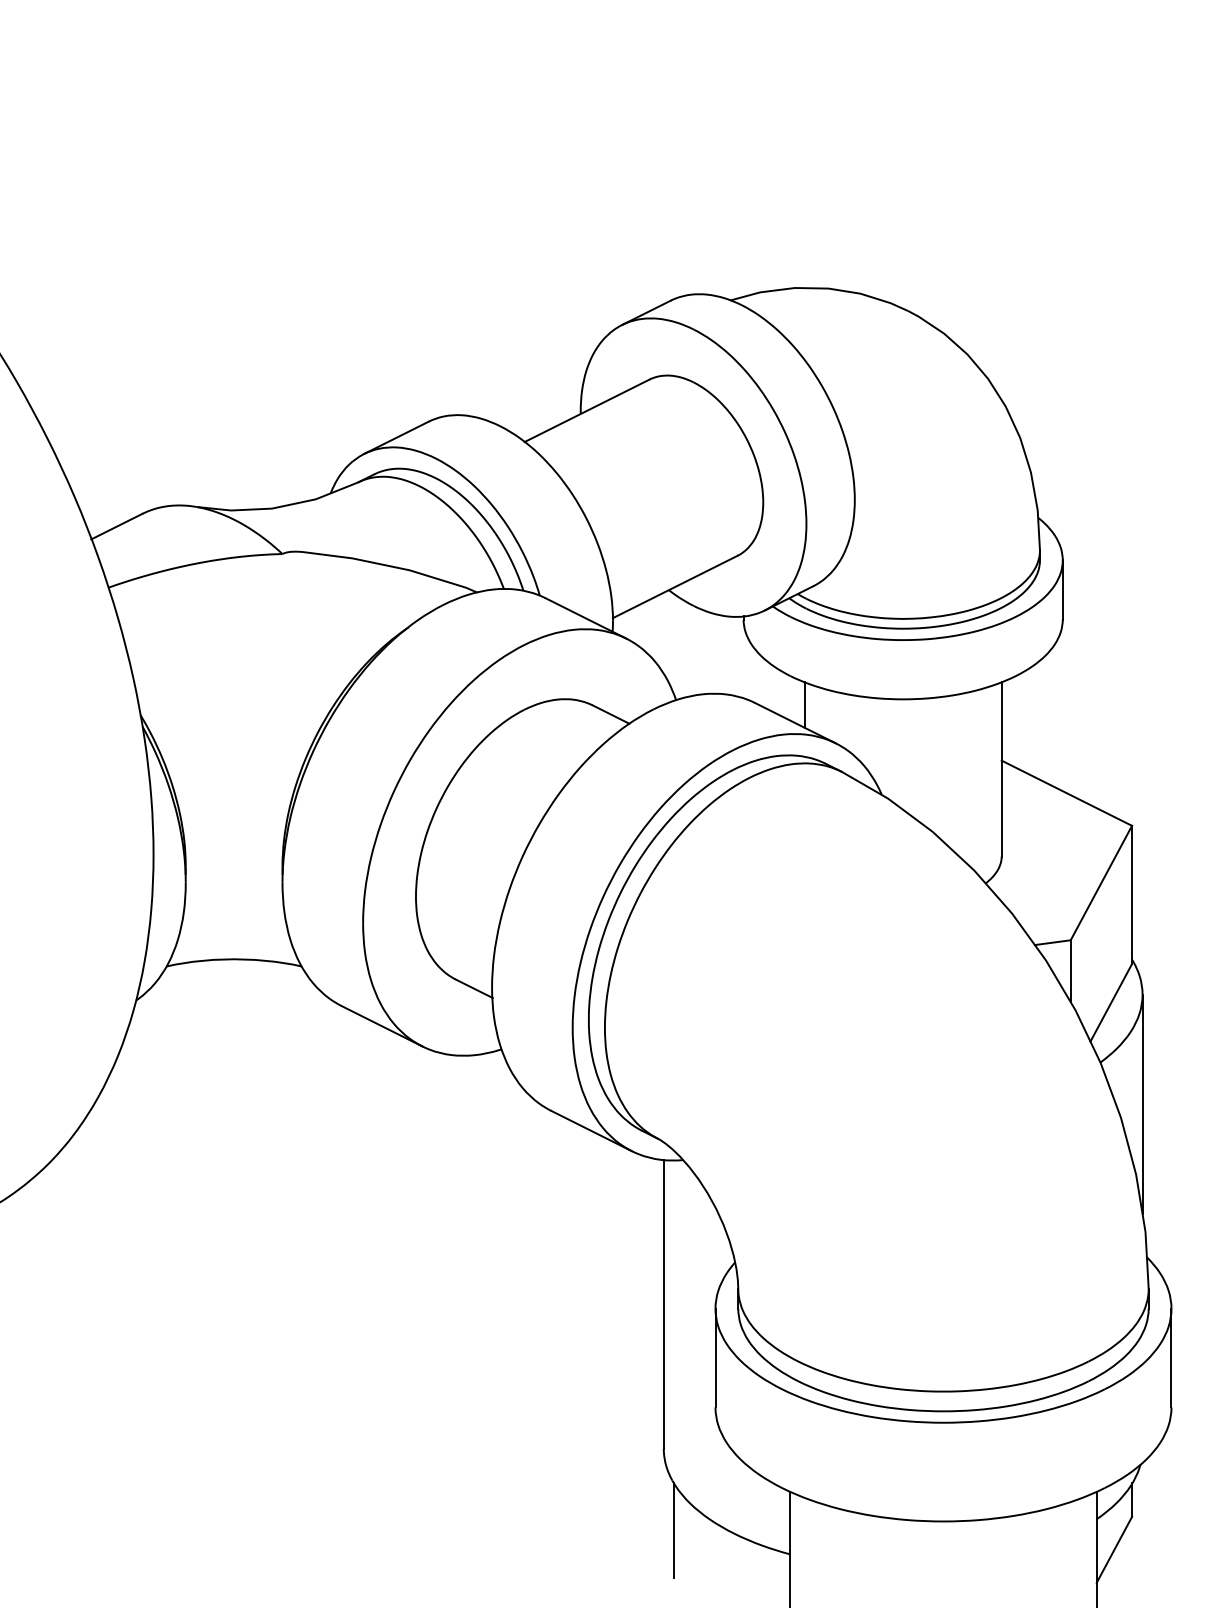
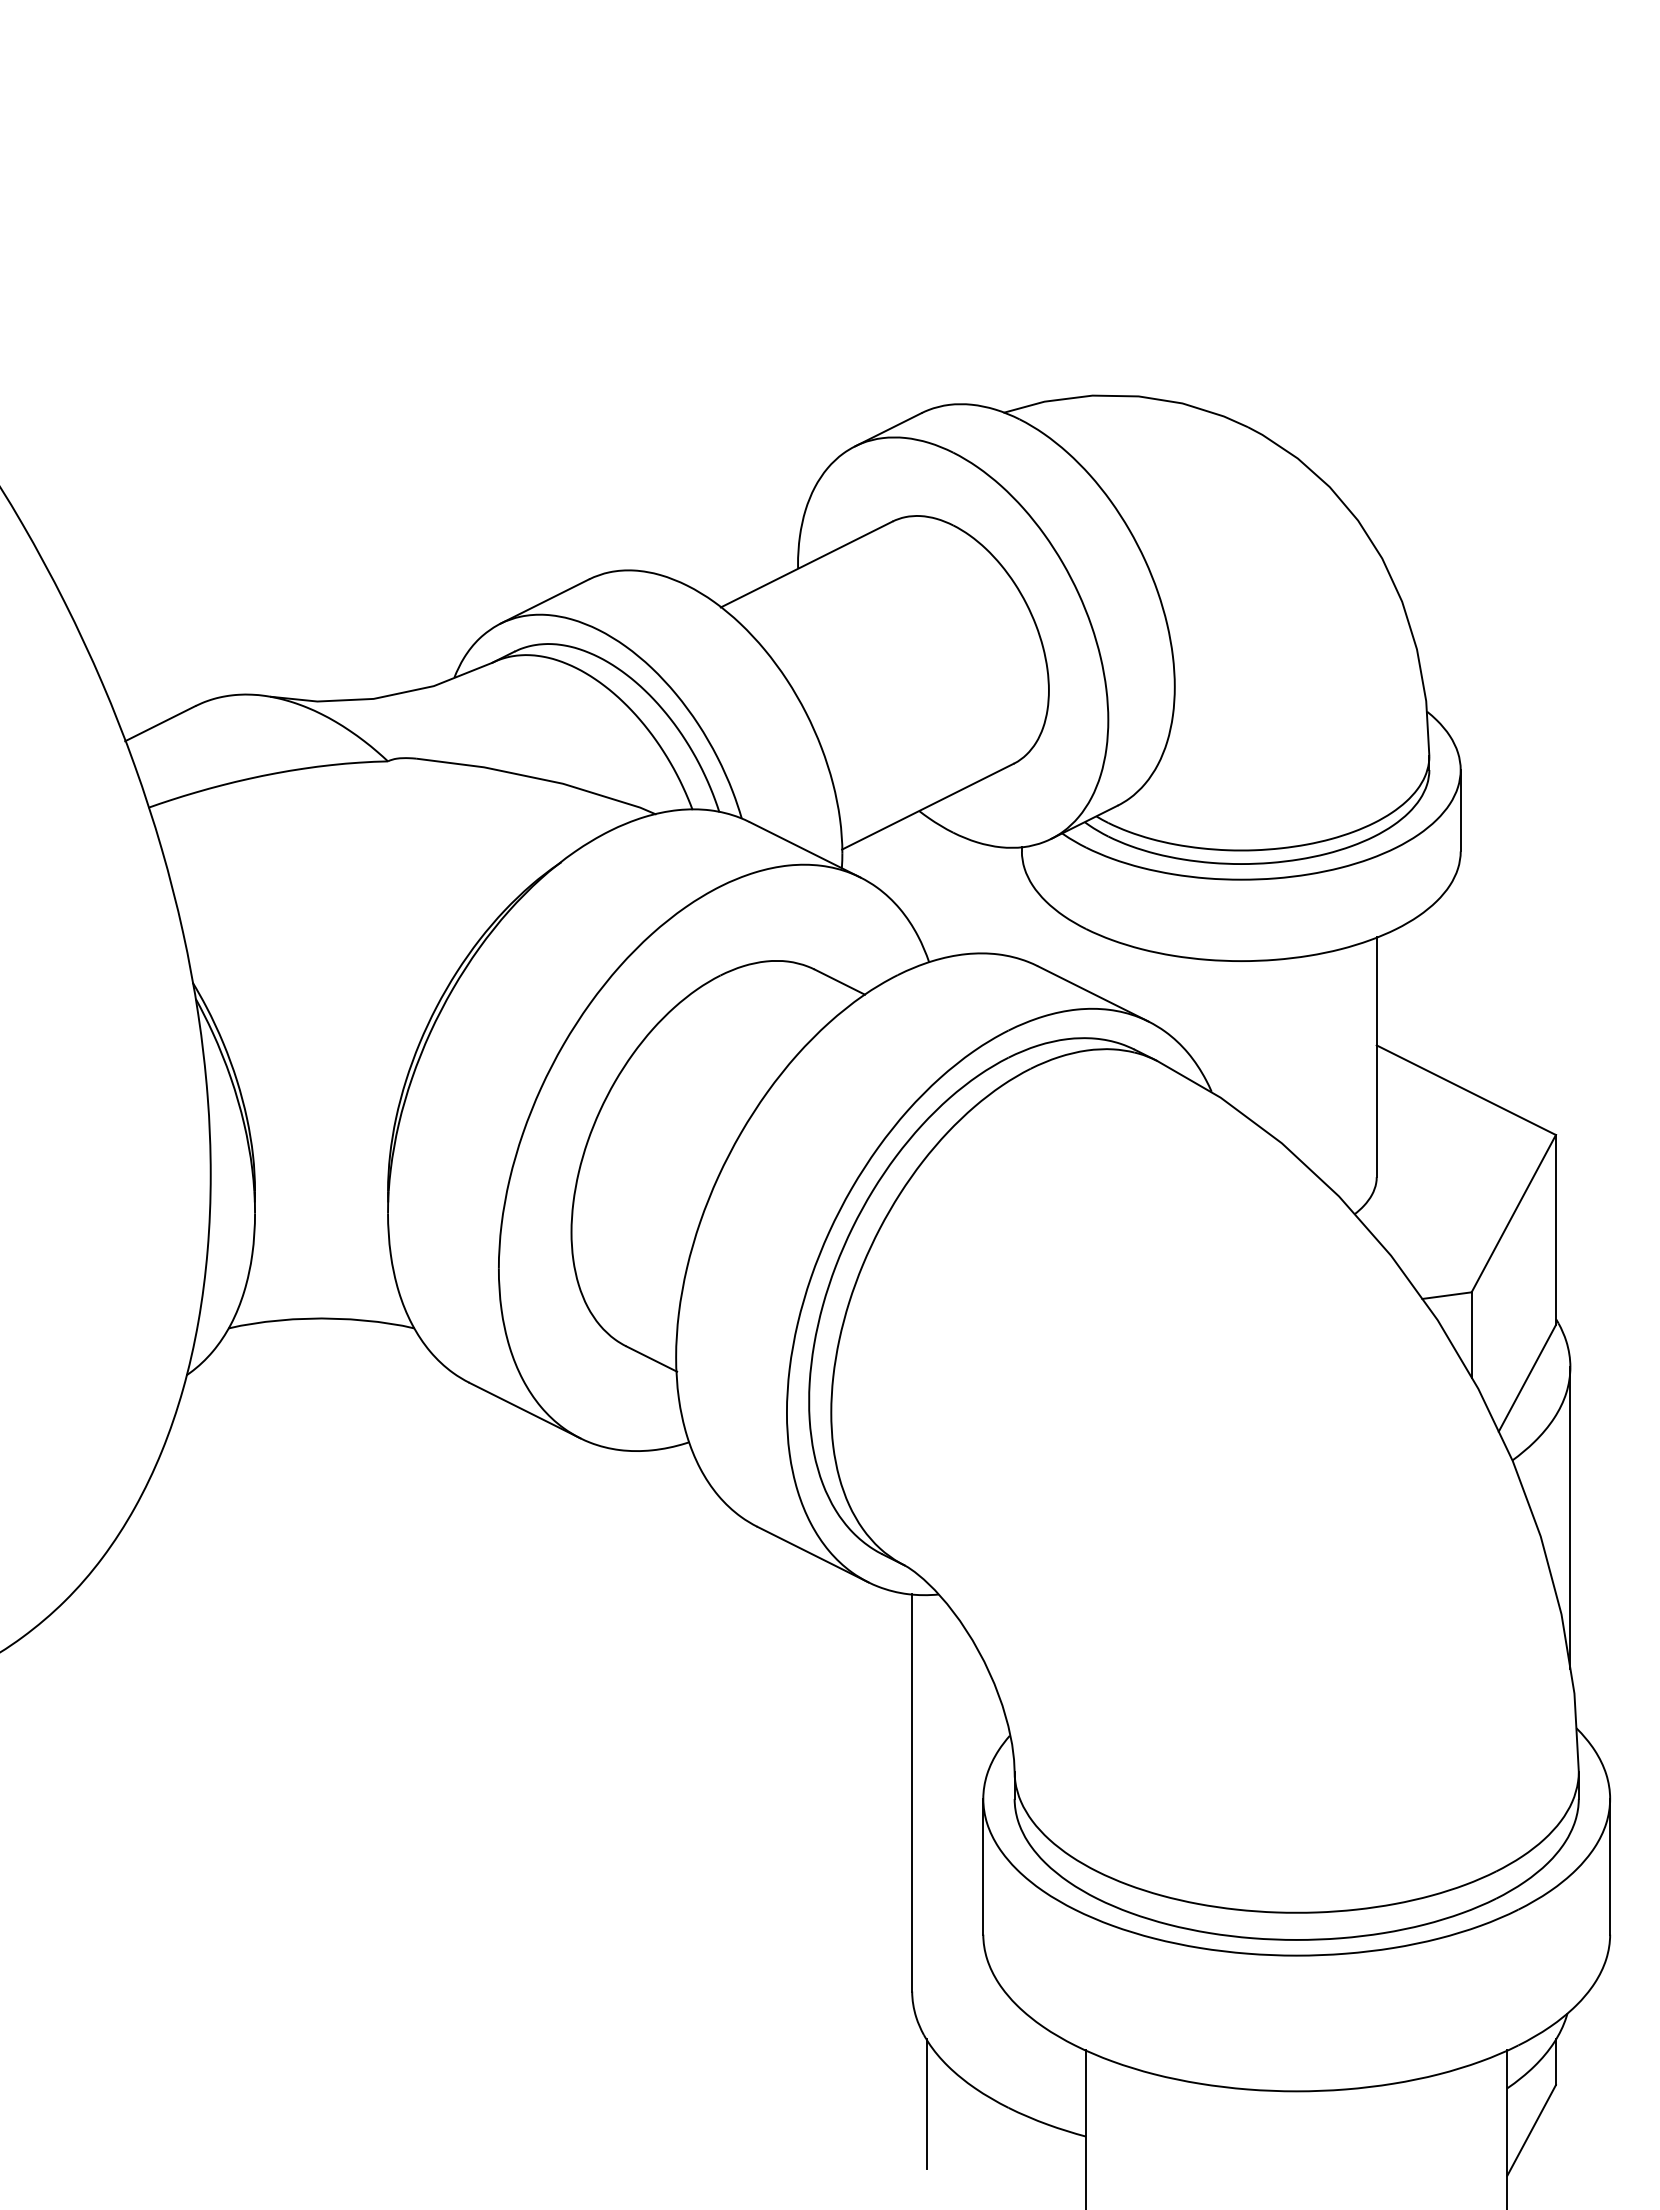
line: (804, 704) -> (1105, 968), removed

